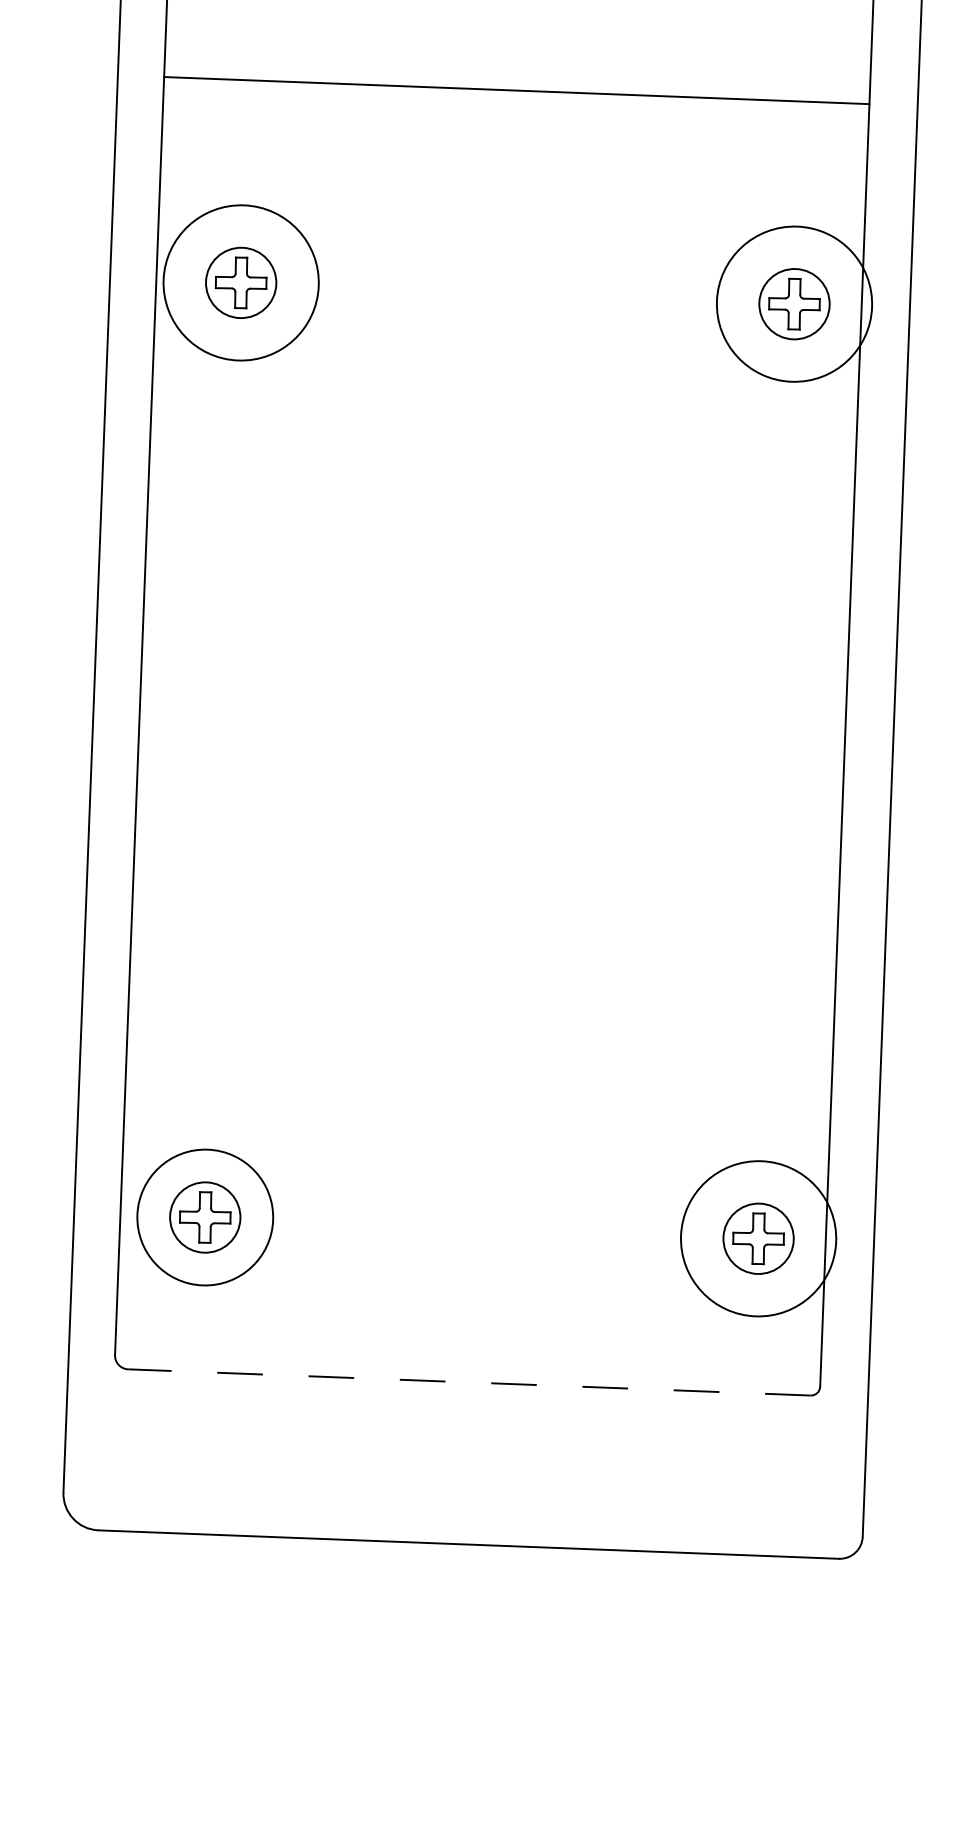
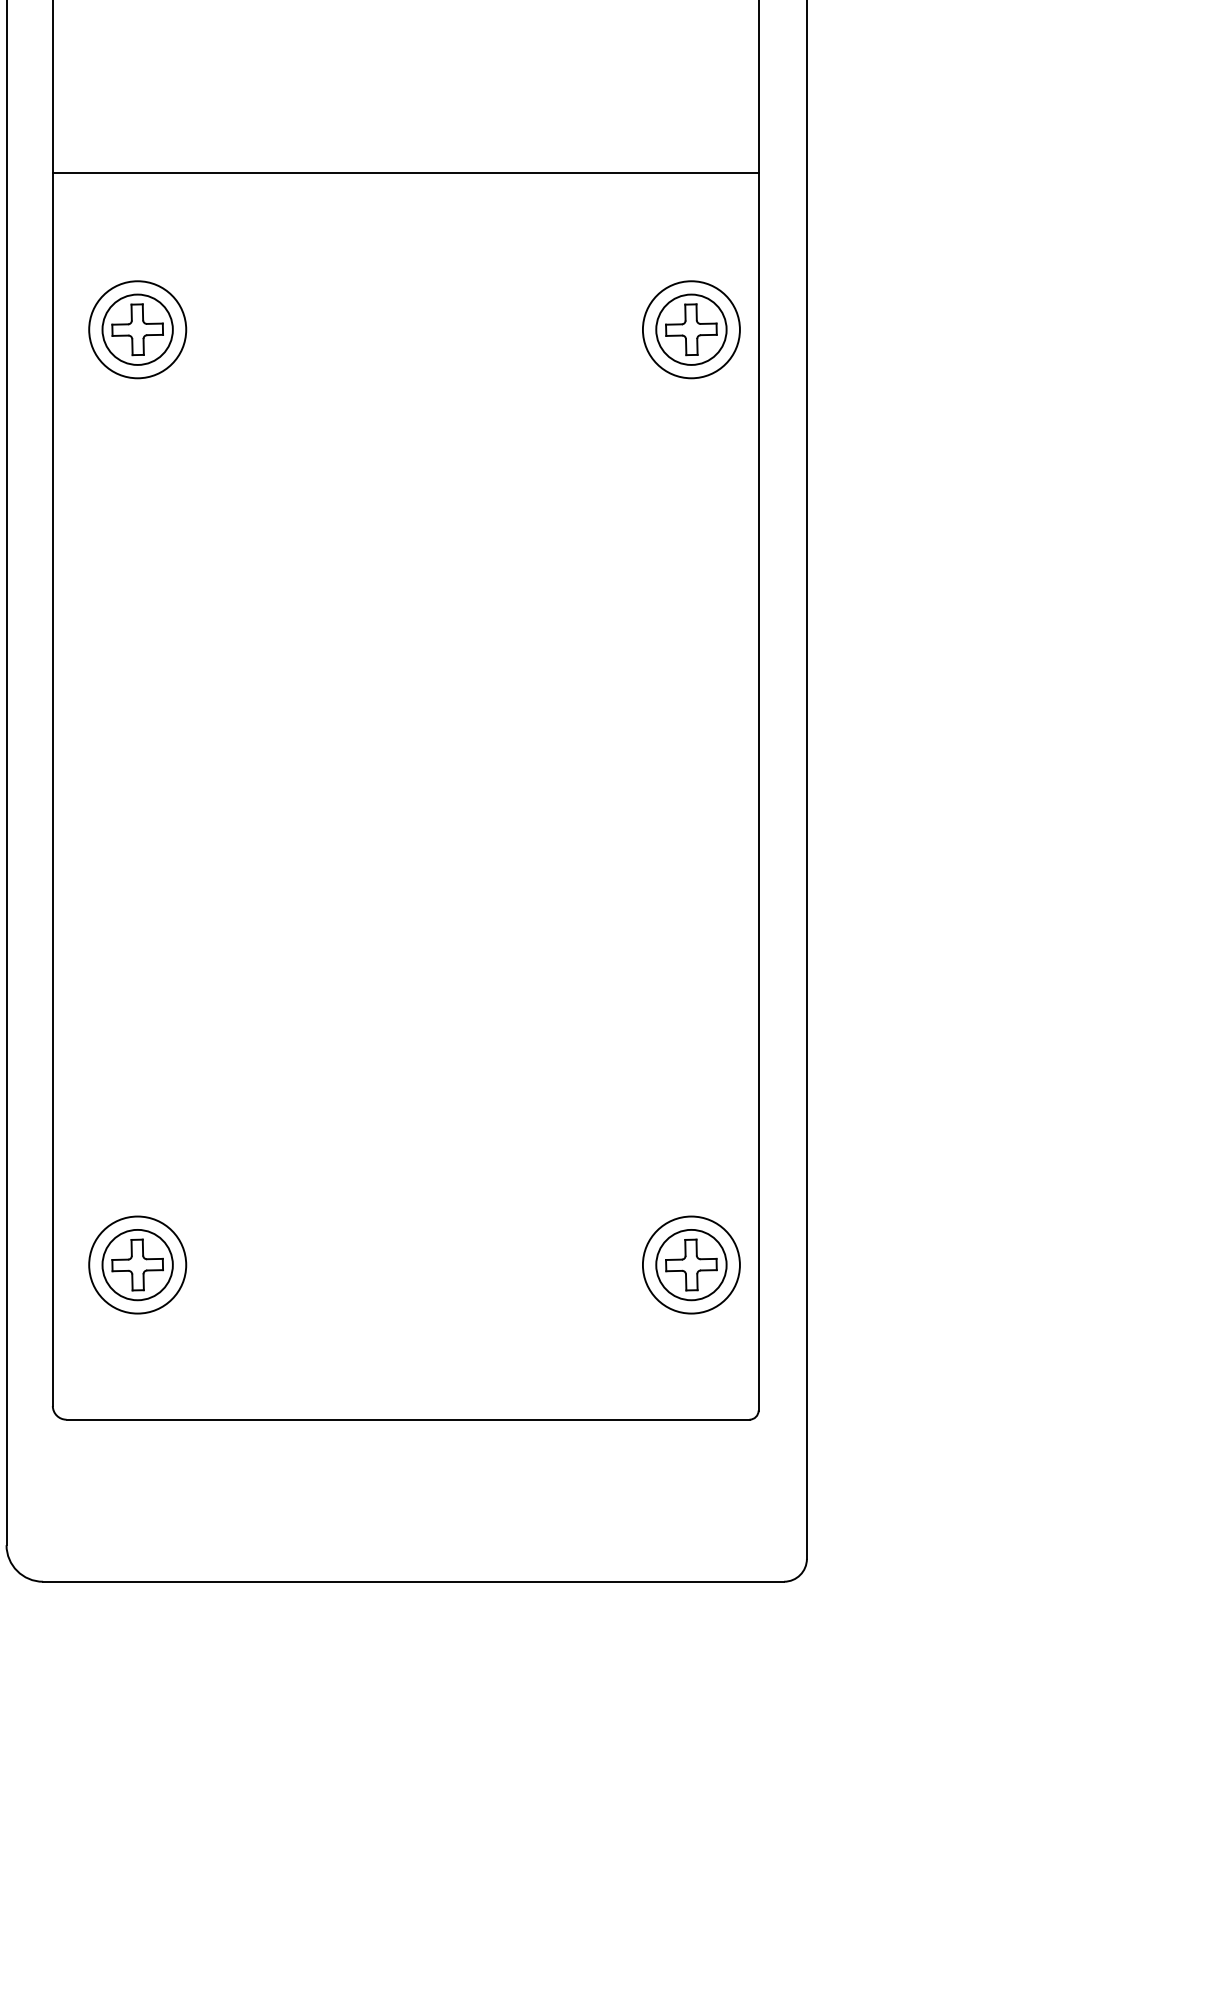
line: (516, 91) -> (405, 173), moved
circle: (240, 282) -> (137, 329), size x0.62
circle: (793, 303) -> (690, 329), size x0.62
circle: (205, 1216) -> (137, 1264), size x0.71
circle: (757, 1238) -> (690, 1264), size x0.62
line: (468, 1382) -> (407, 1419), dashed -> solid

